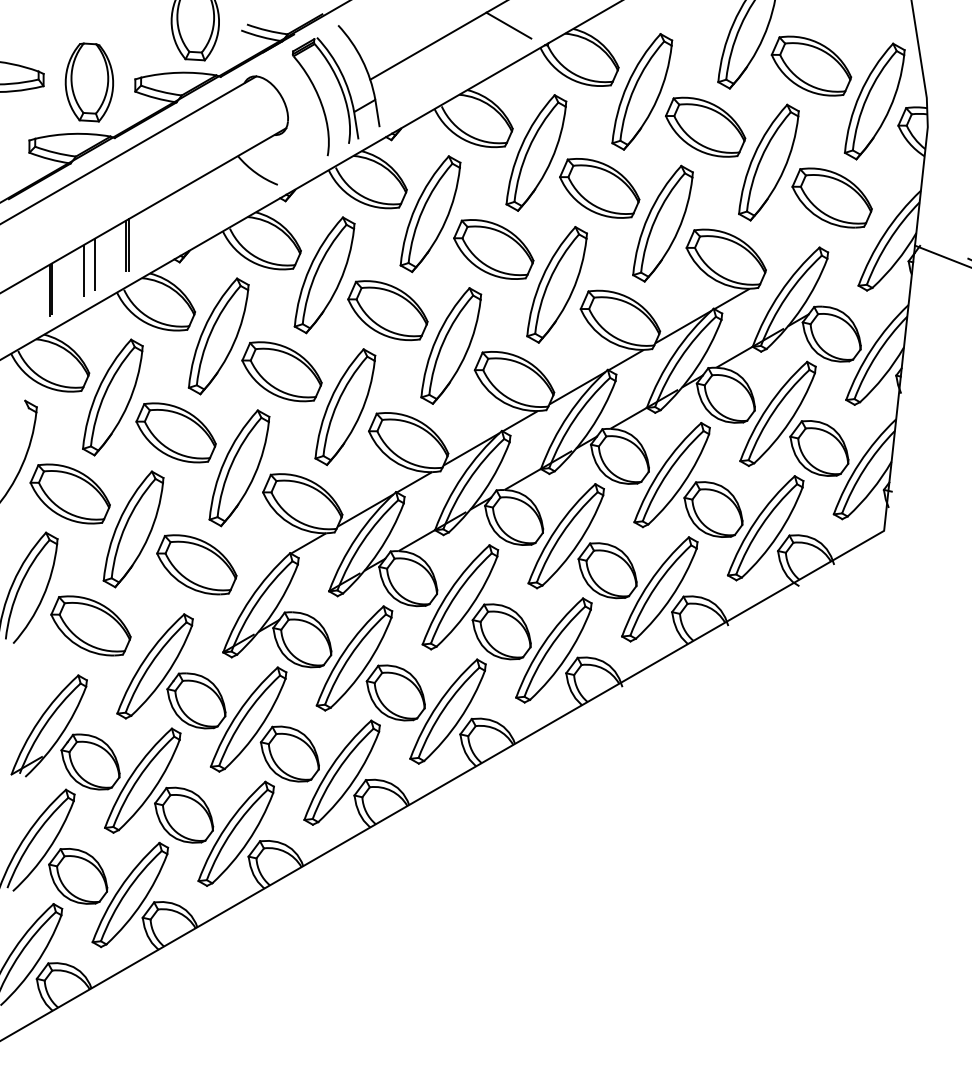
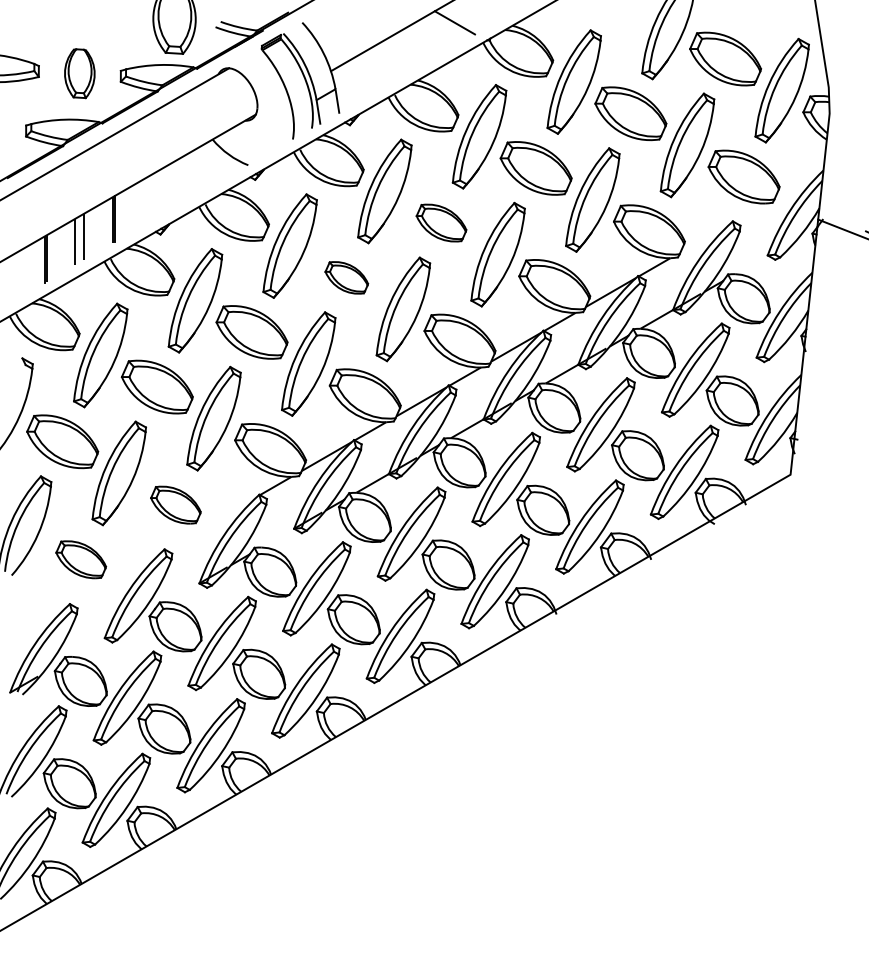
part: (89, 82) -> (79, 73), size x0.7
part: (493, 249) -> (441, 223), size x0.7
part: (387, 310) -> (346, 277), size x0.6
part: (196, 564) -> (175, 504), size x0.7
part: (90, 625) -> (80, 559), size x0.7

